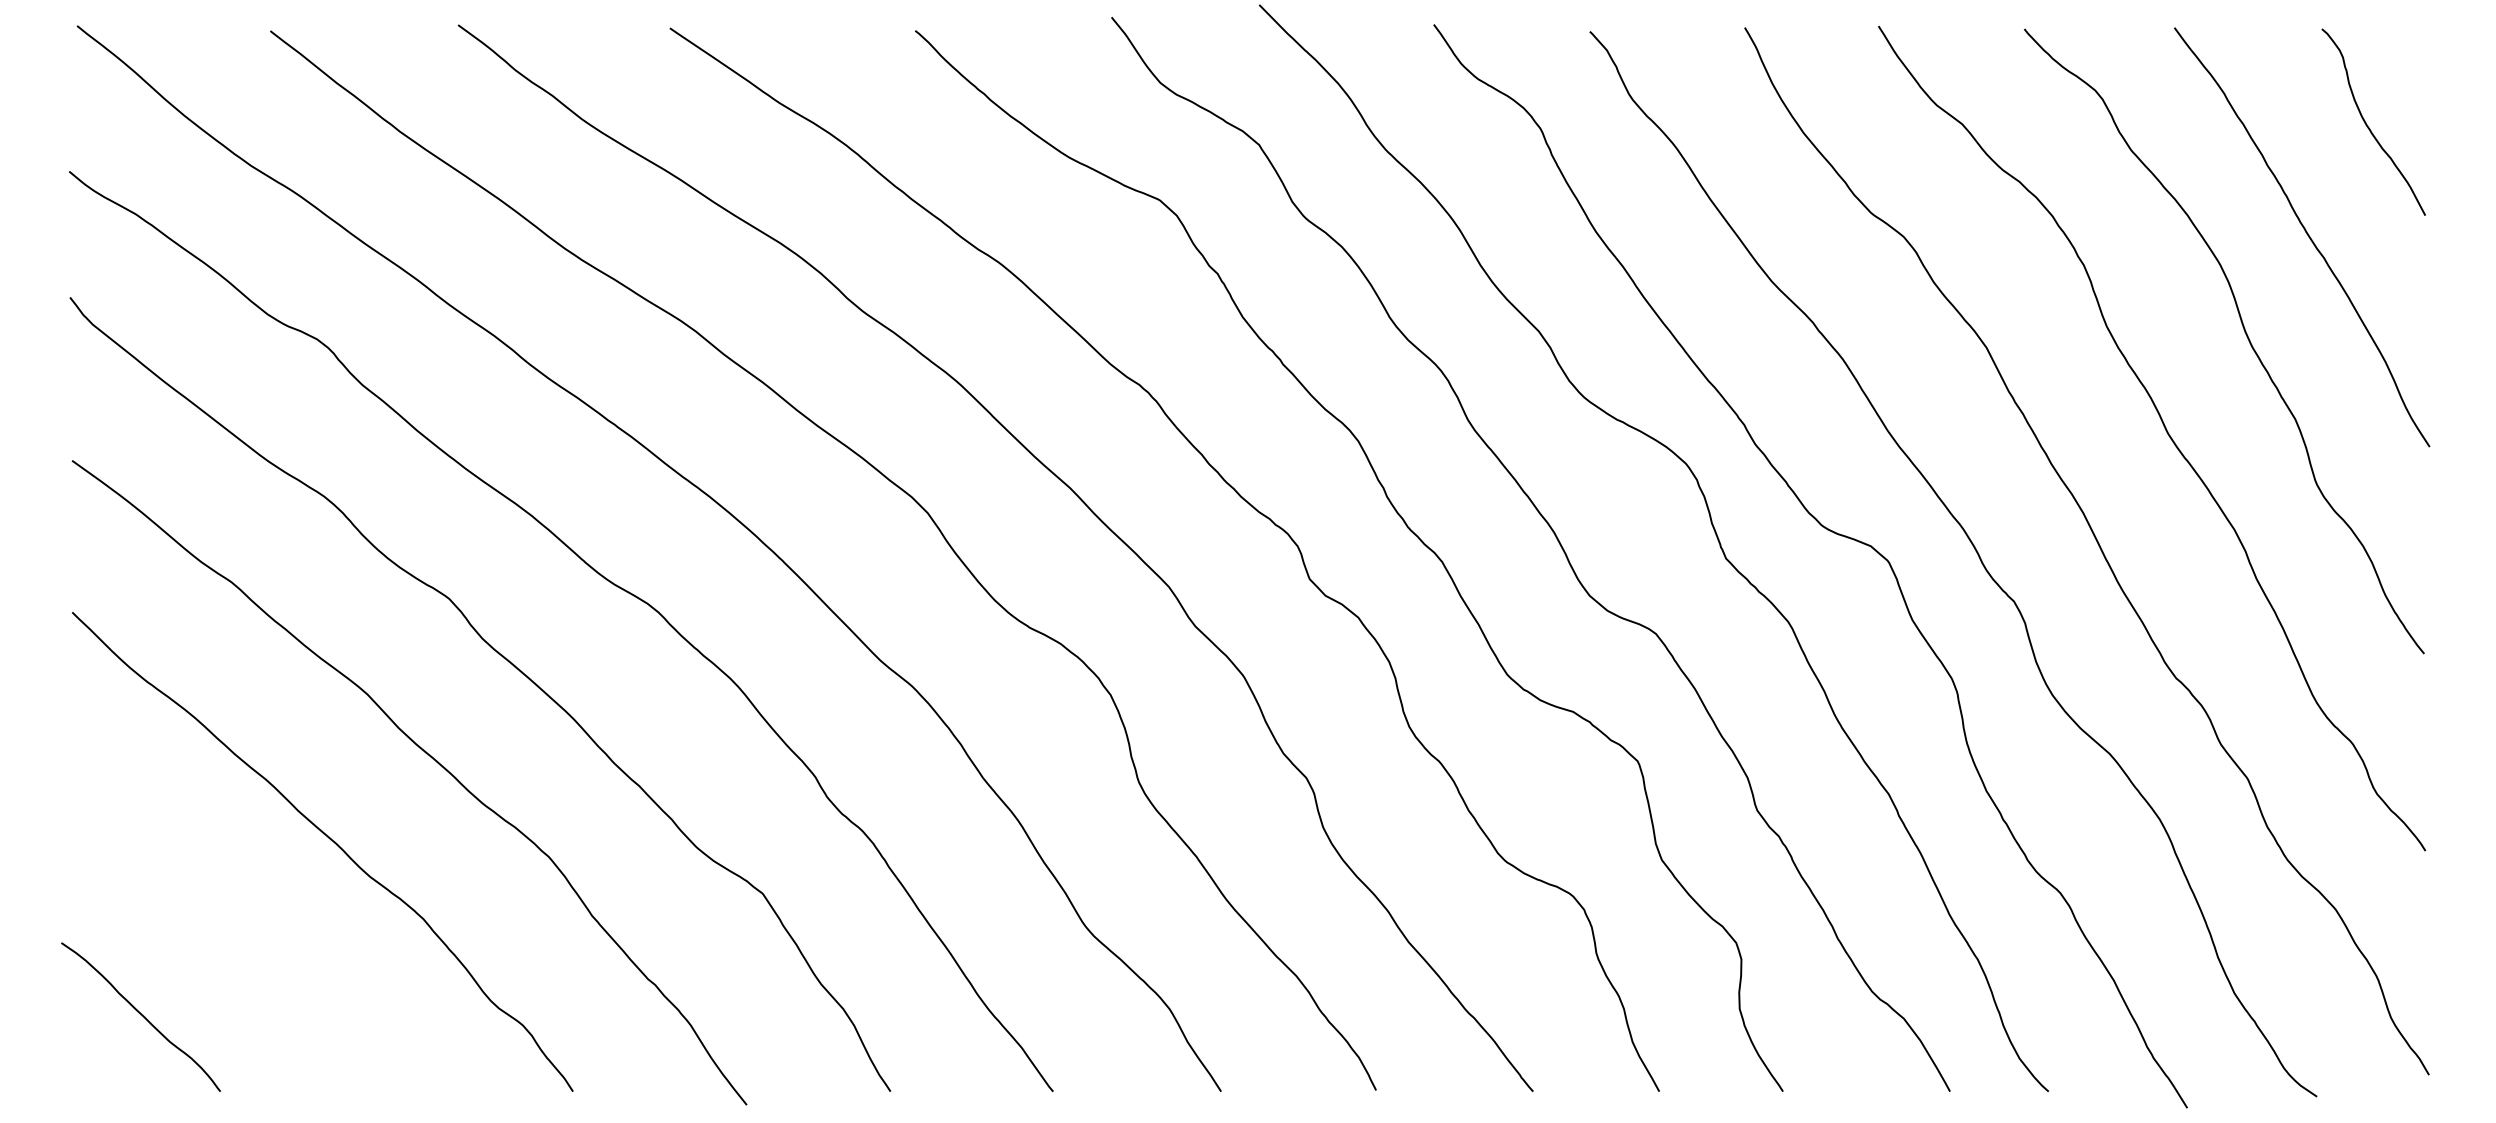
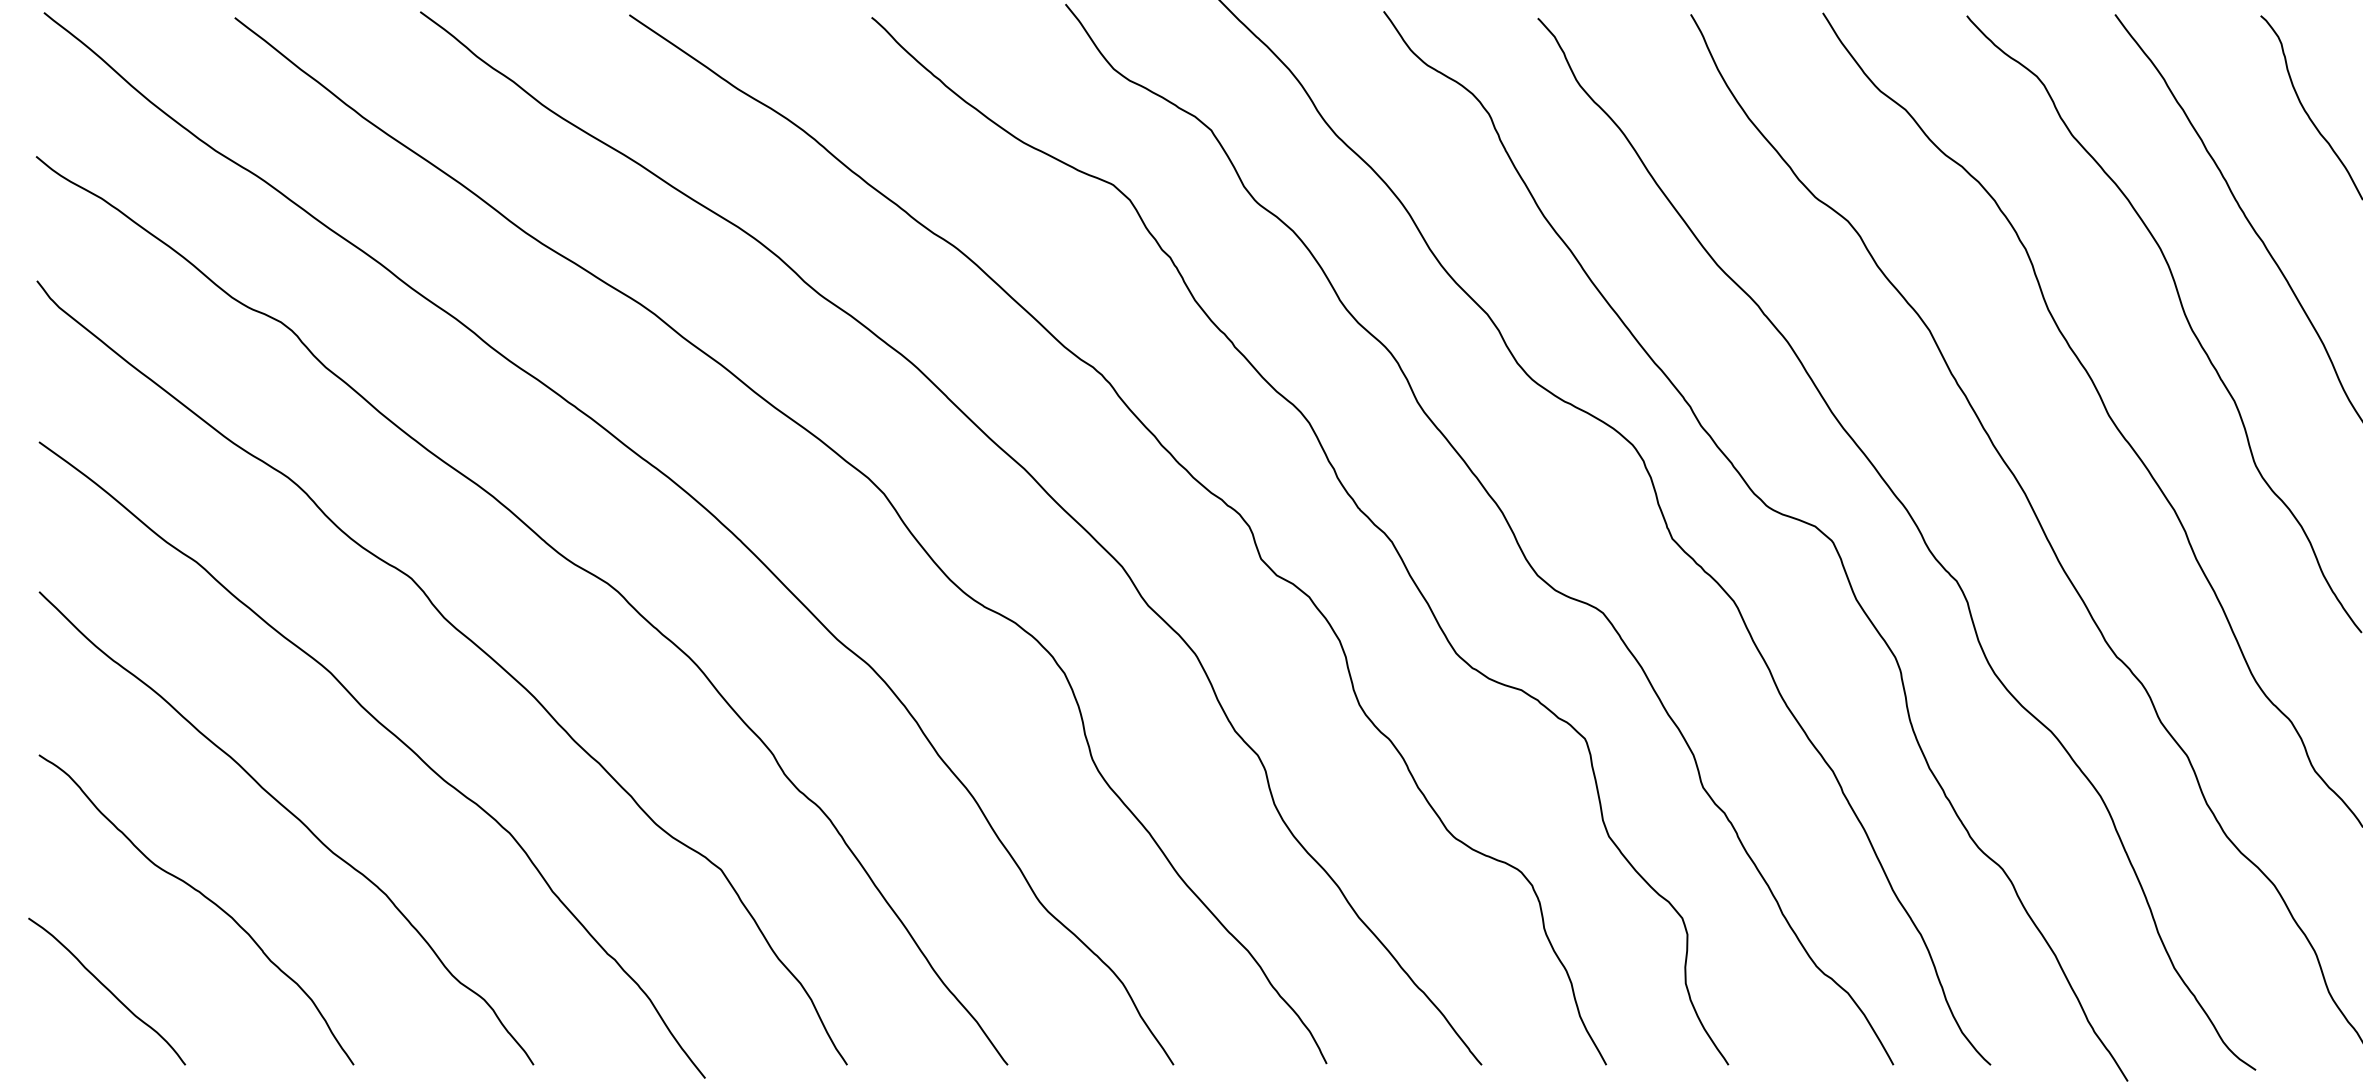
curve: (241, 923) -> (206, 899), added

